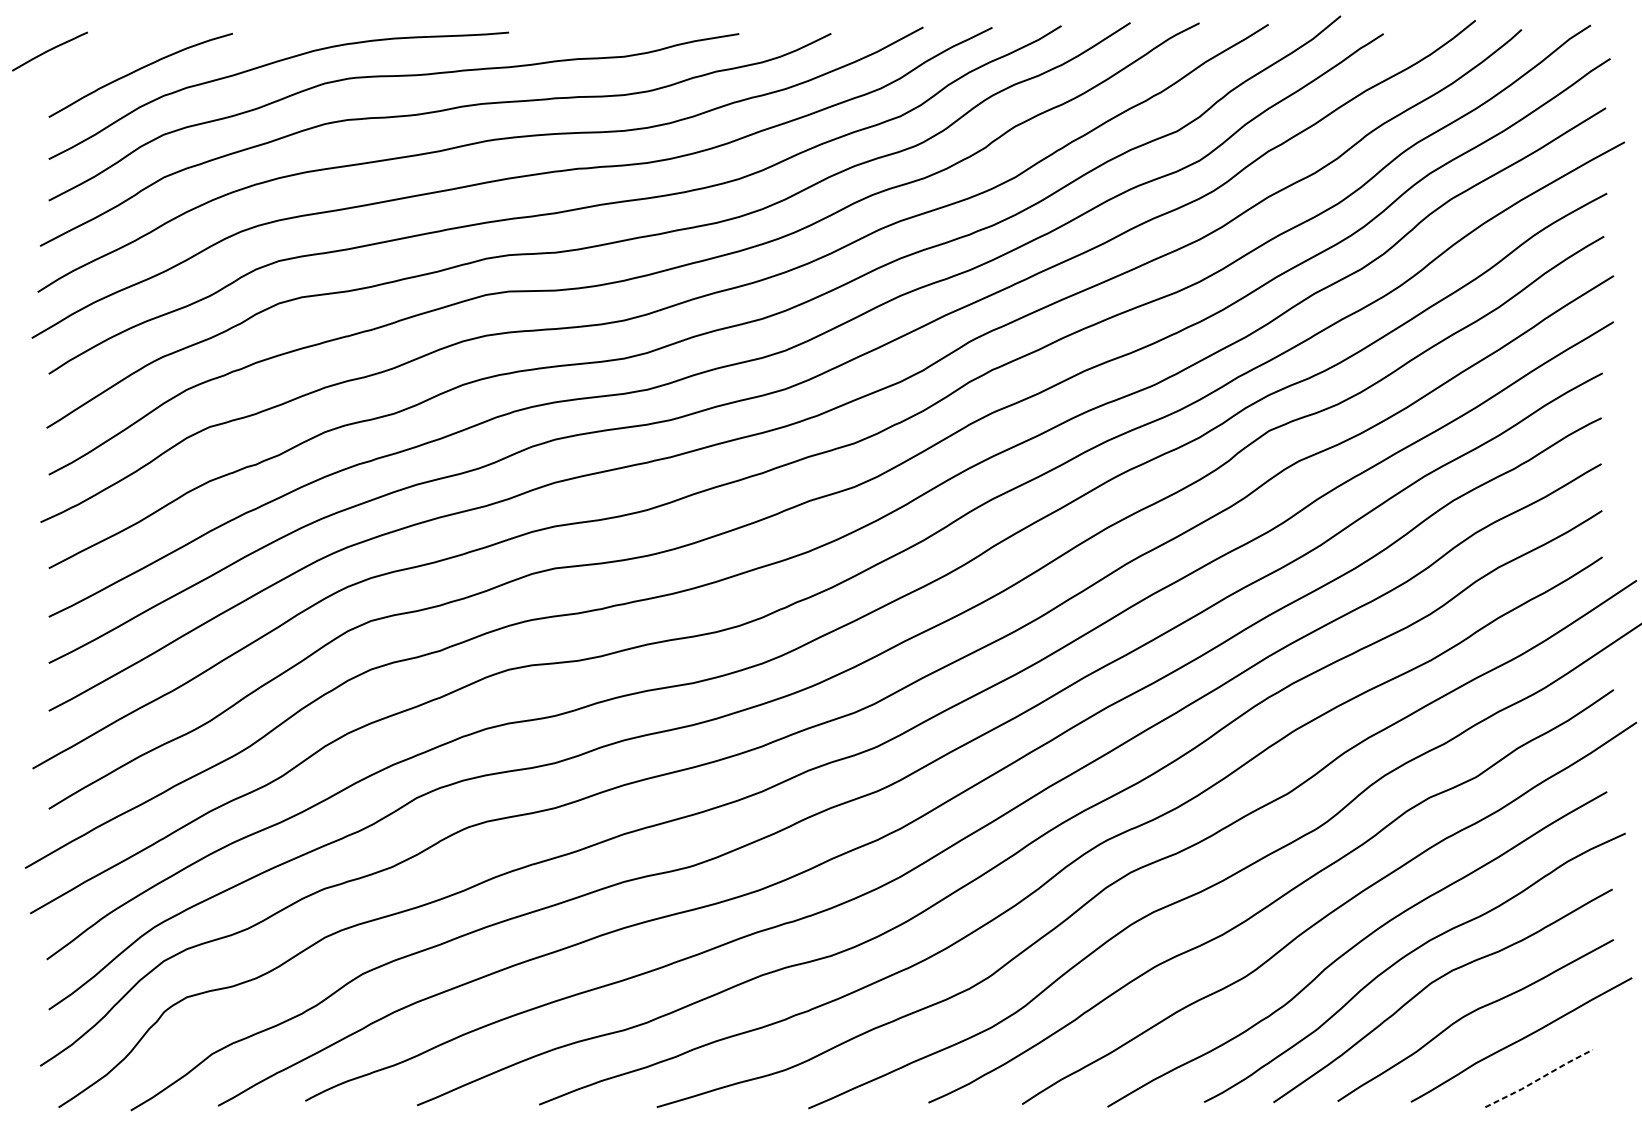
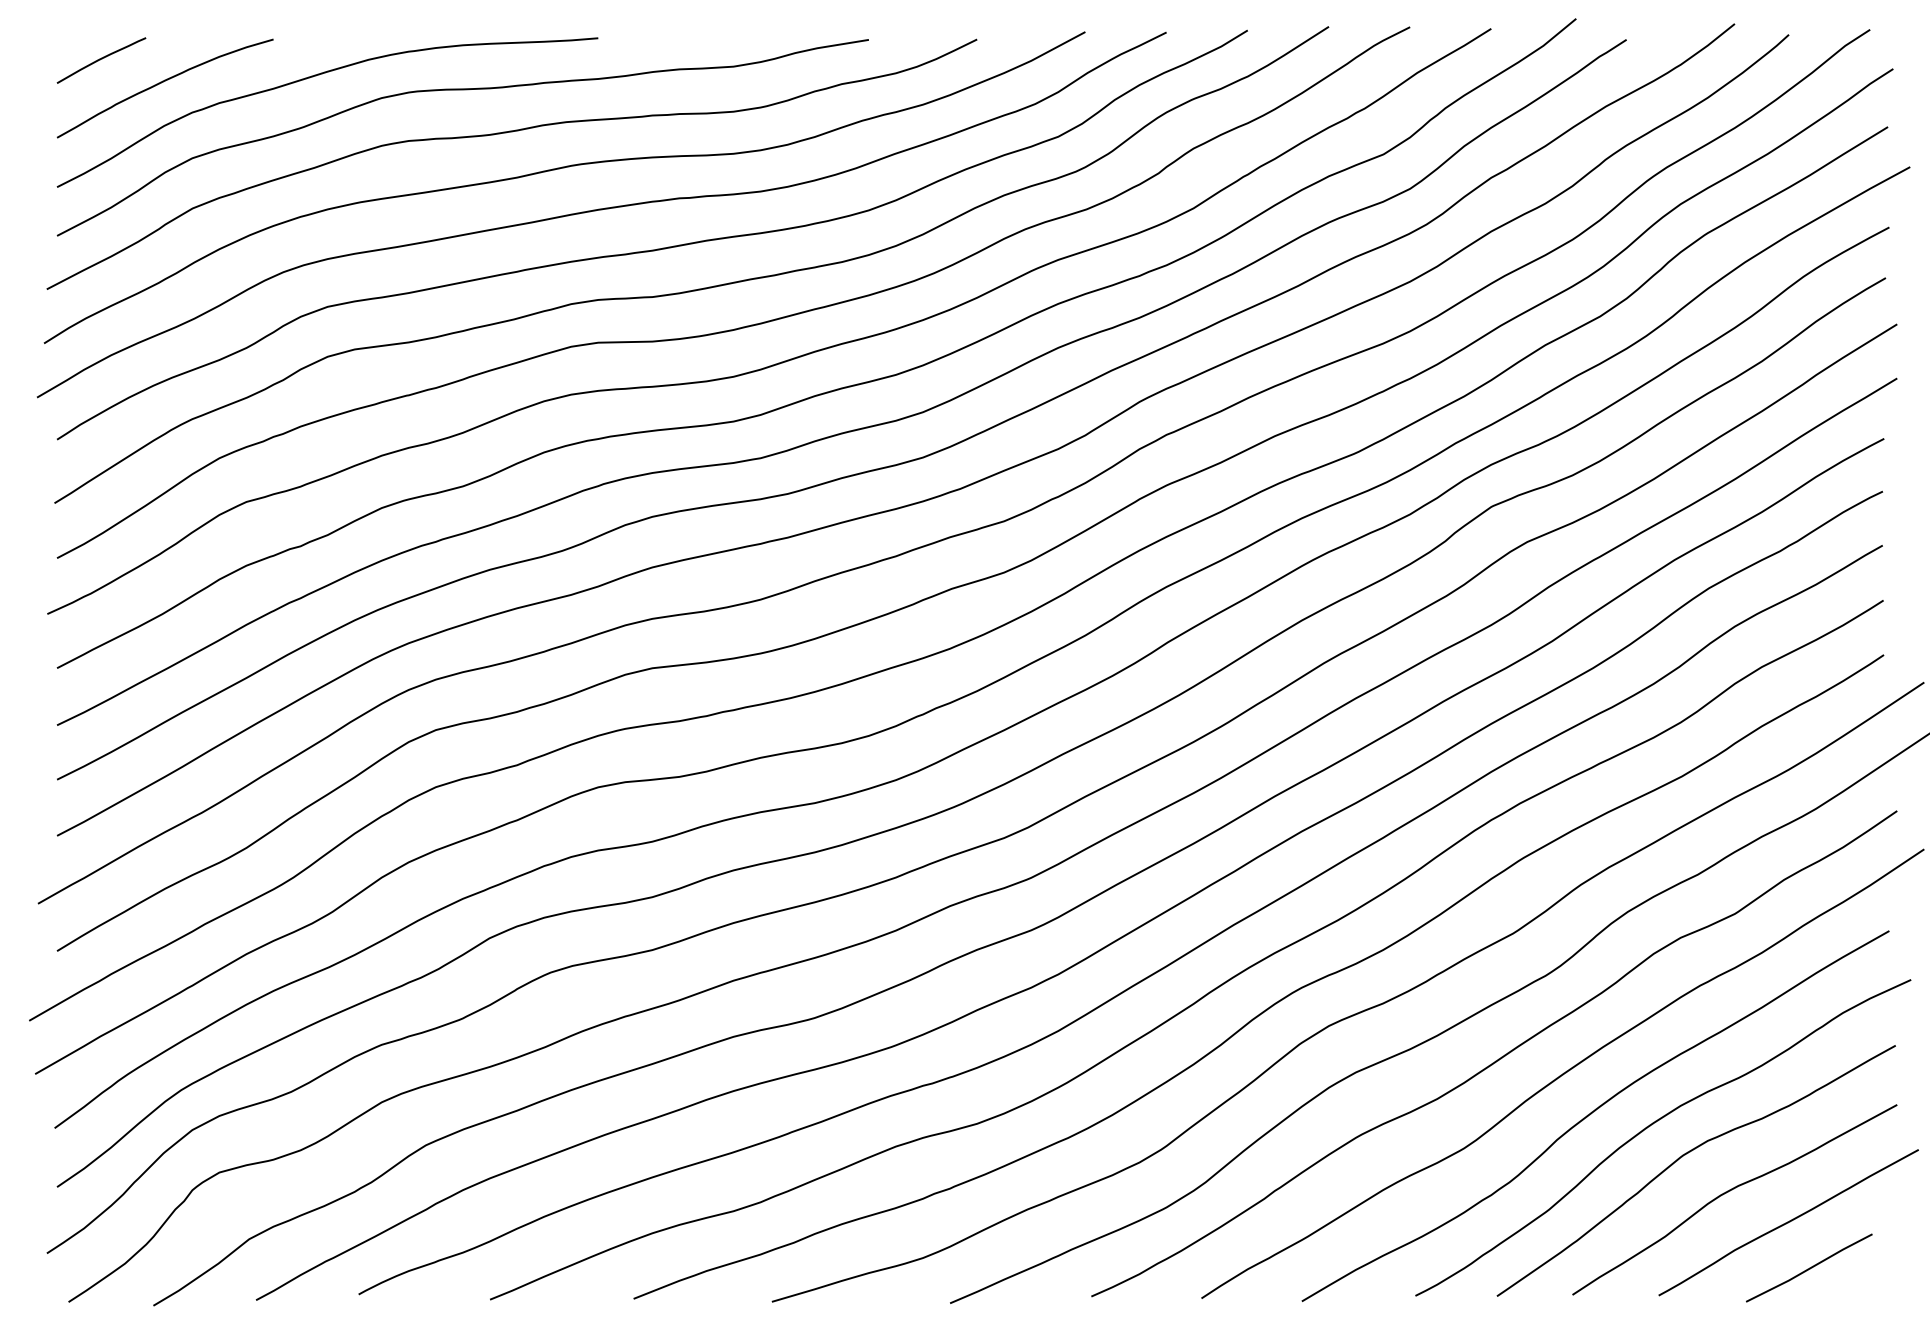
curve: (50, 50) -> (101, 59), moved
line: (1540, 1078) -> (1810, 1268), dashed -> solid

